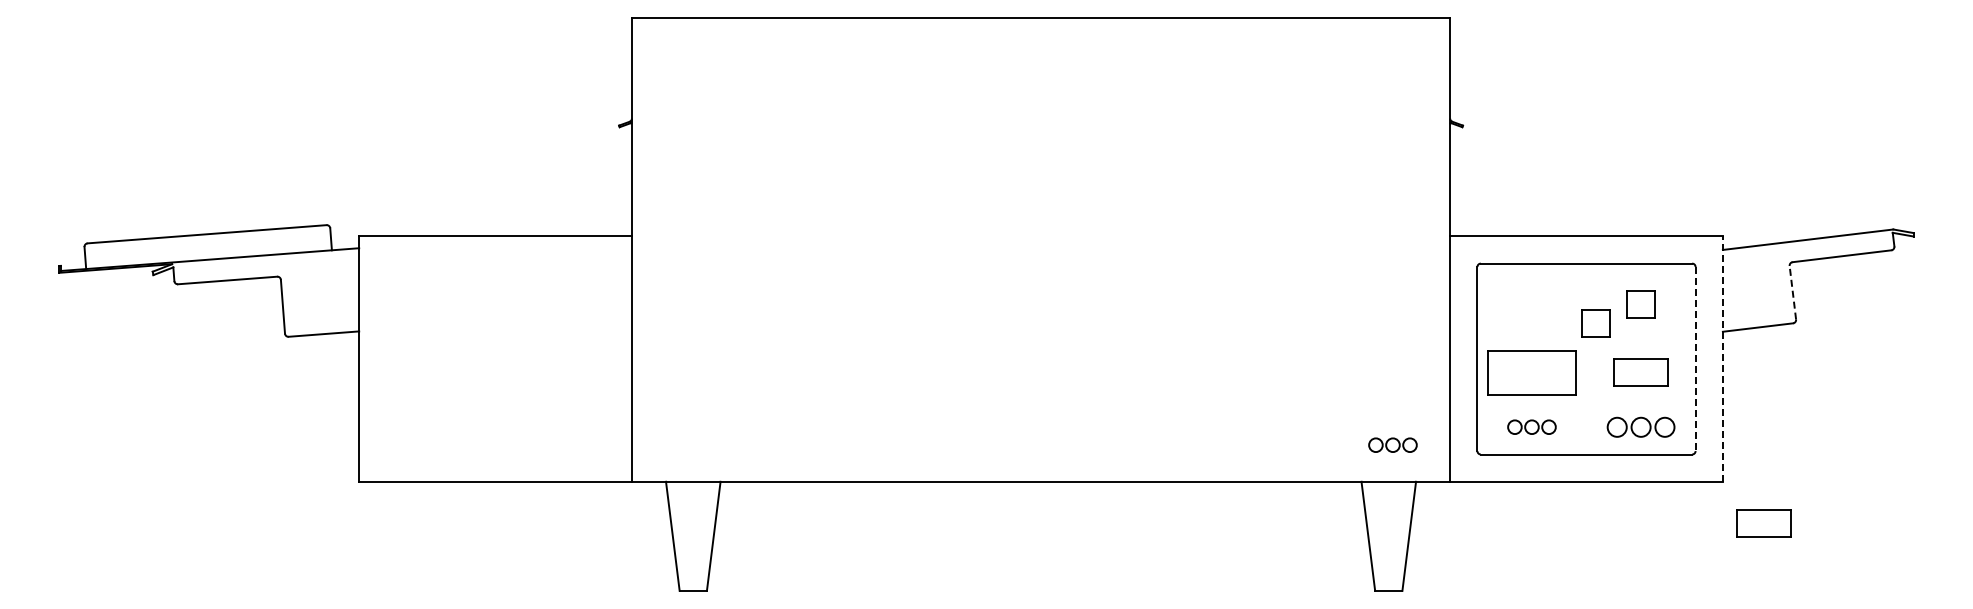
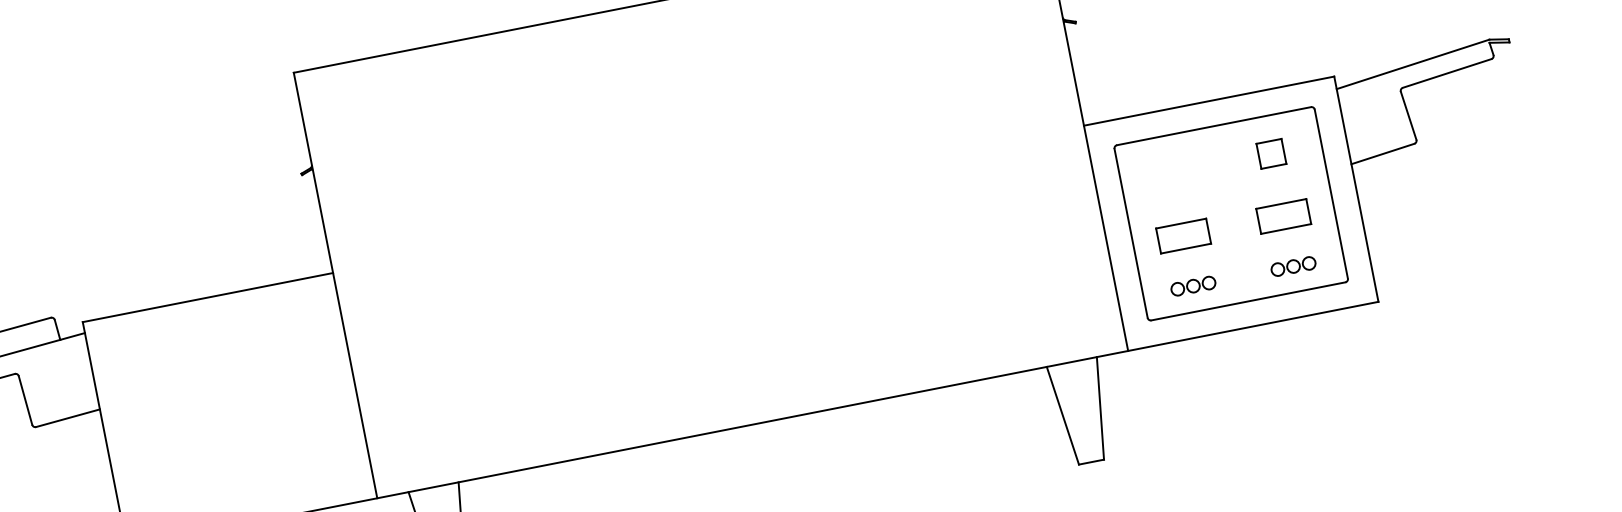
line: (1792, 292) -> (1408, 115), dashed -> solid
part: (1595, 323) -> (1233, 179), removed
line: (1695, 359) -> (1331, 194), dashed -> solid
line: (1722, 359) -> (1356, 189), dashed -> solid
part: (1531, 372) -> (1183, 236), size x0.62
part: (1640, 426) -> (1292, 265), size x0.71
part: (1392, 444) -> (1068, 327), removed
part: (1763, 523) -> (1423, 332), removed

